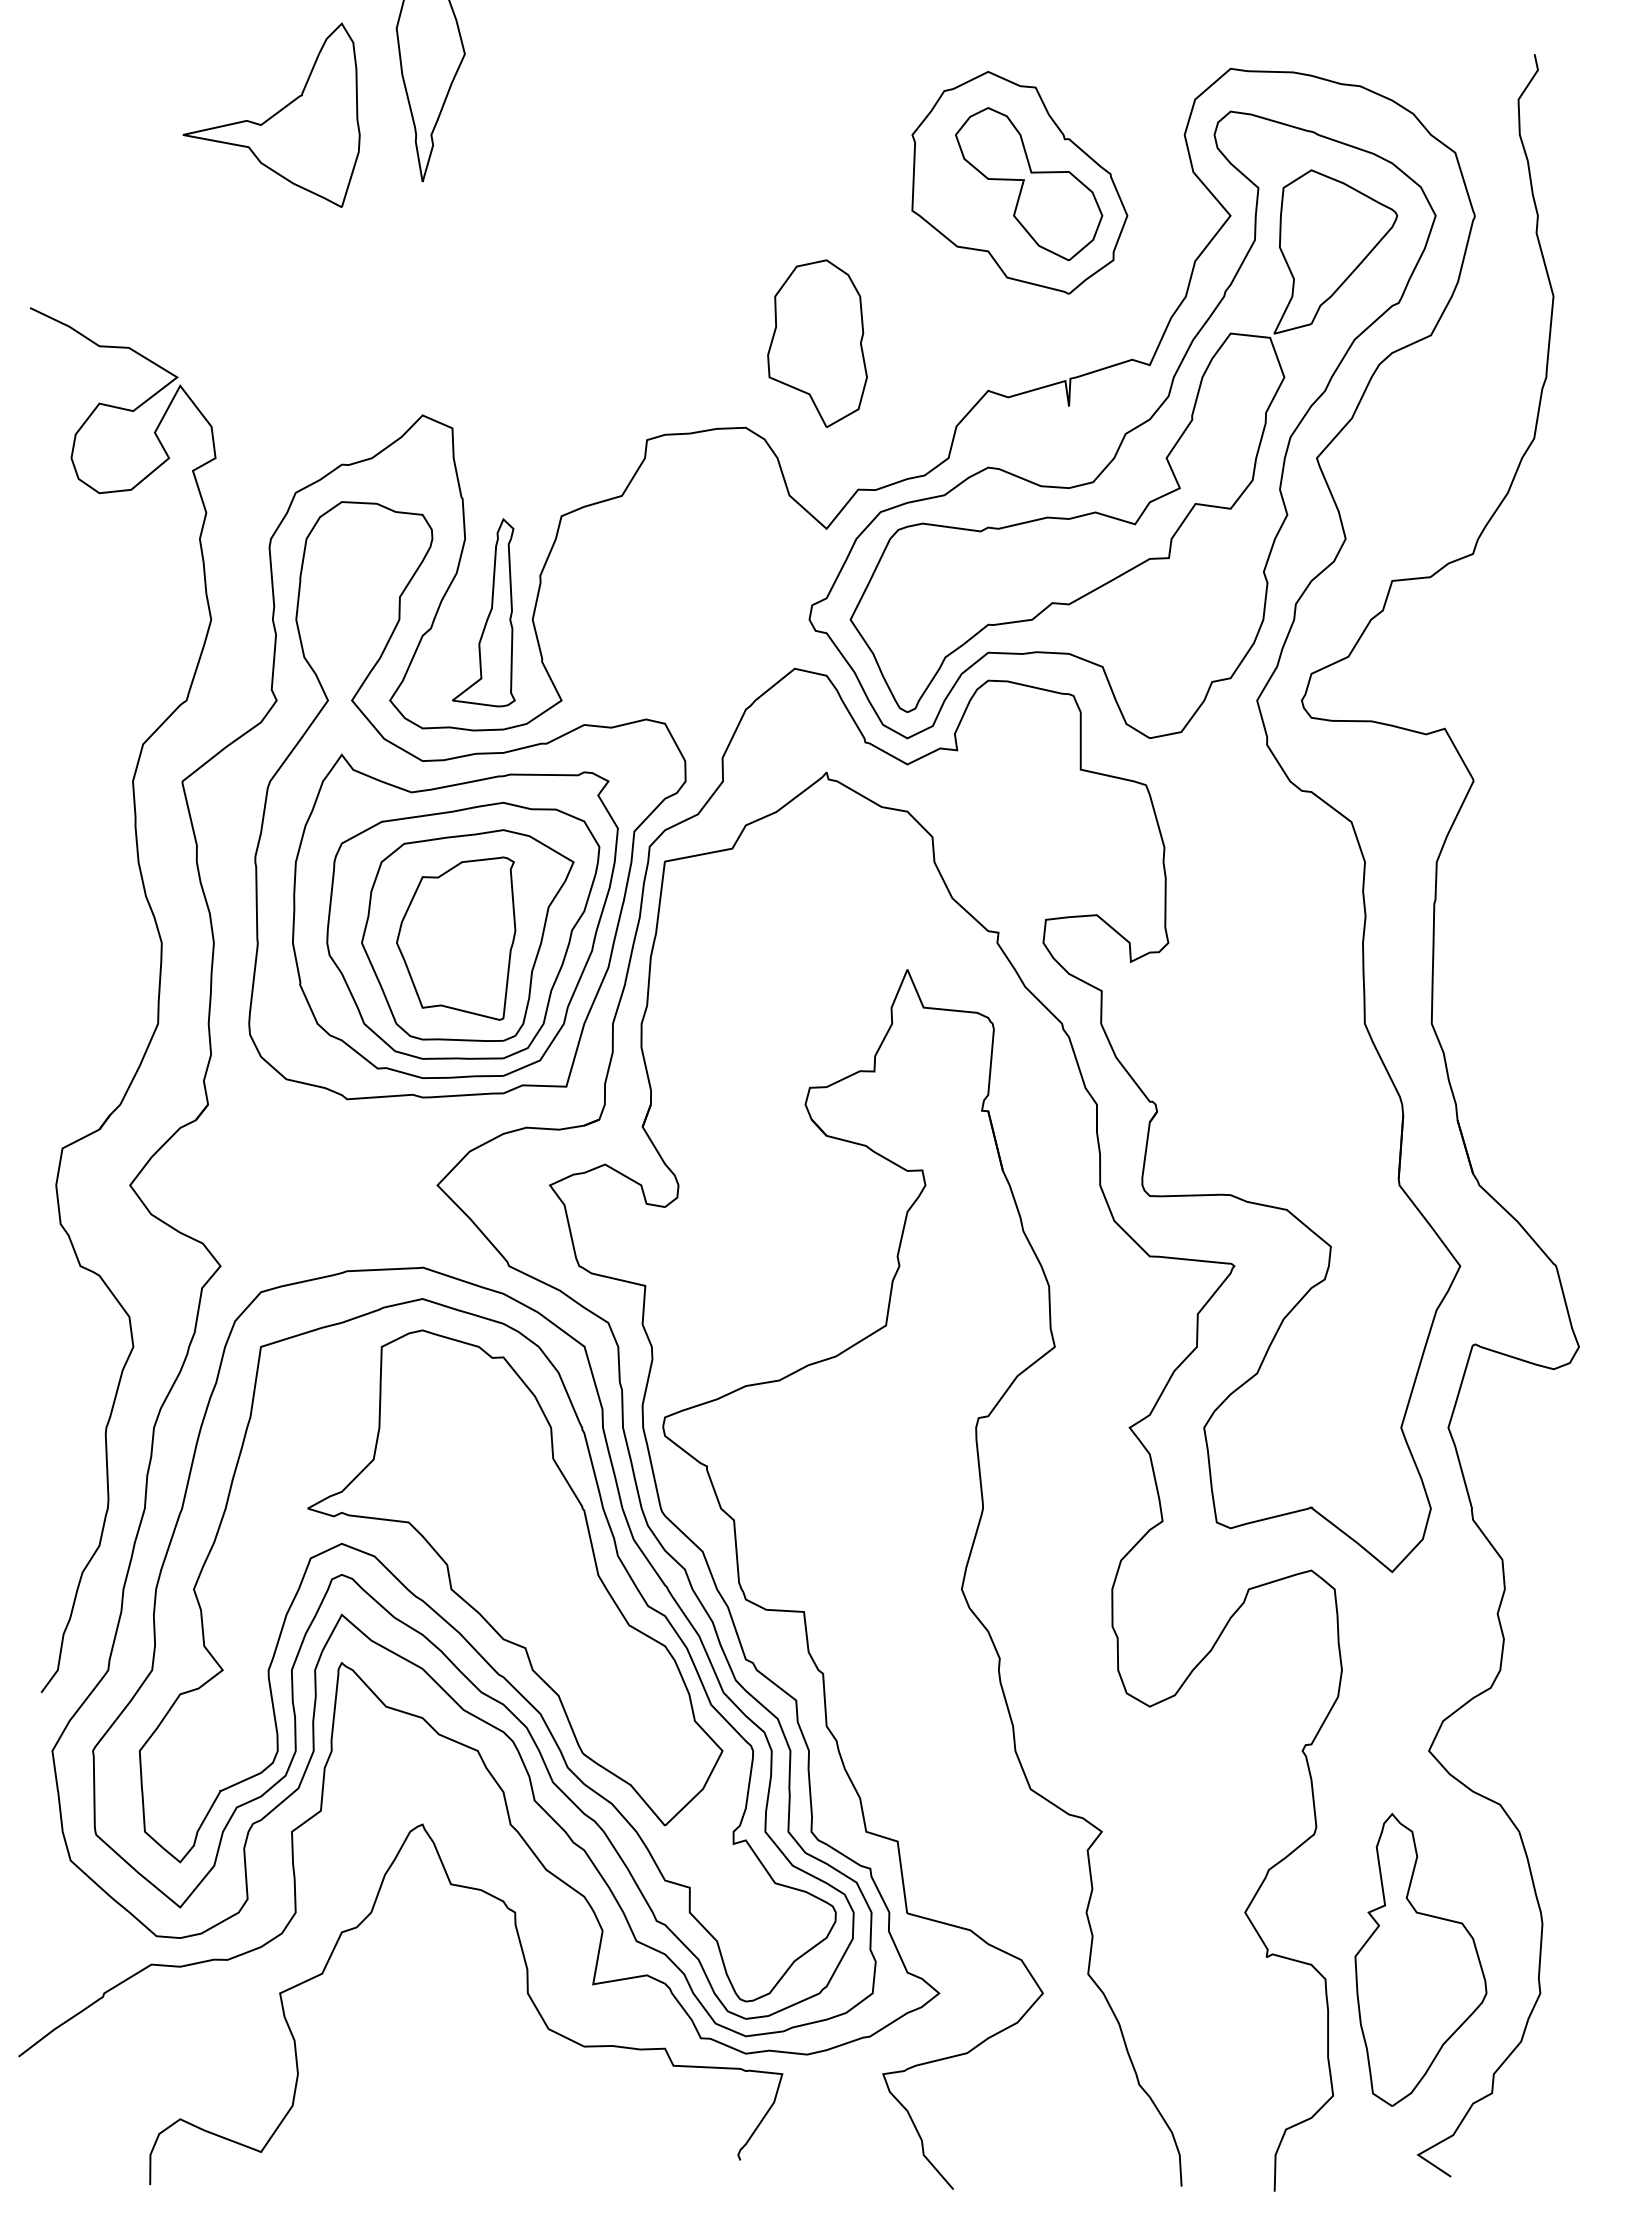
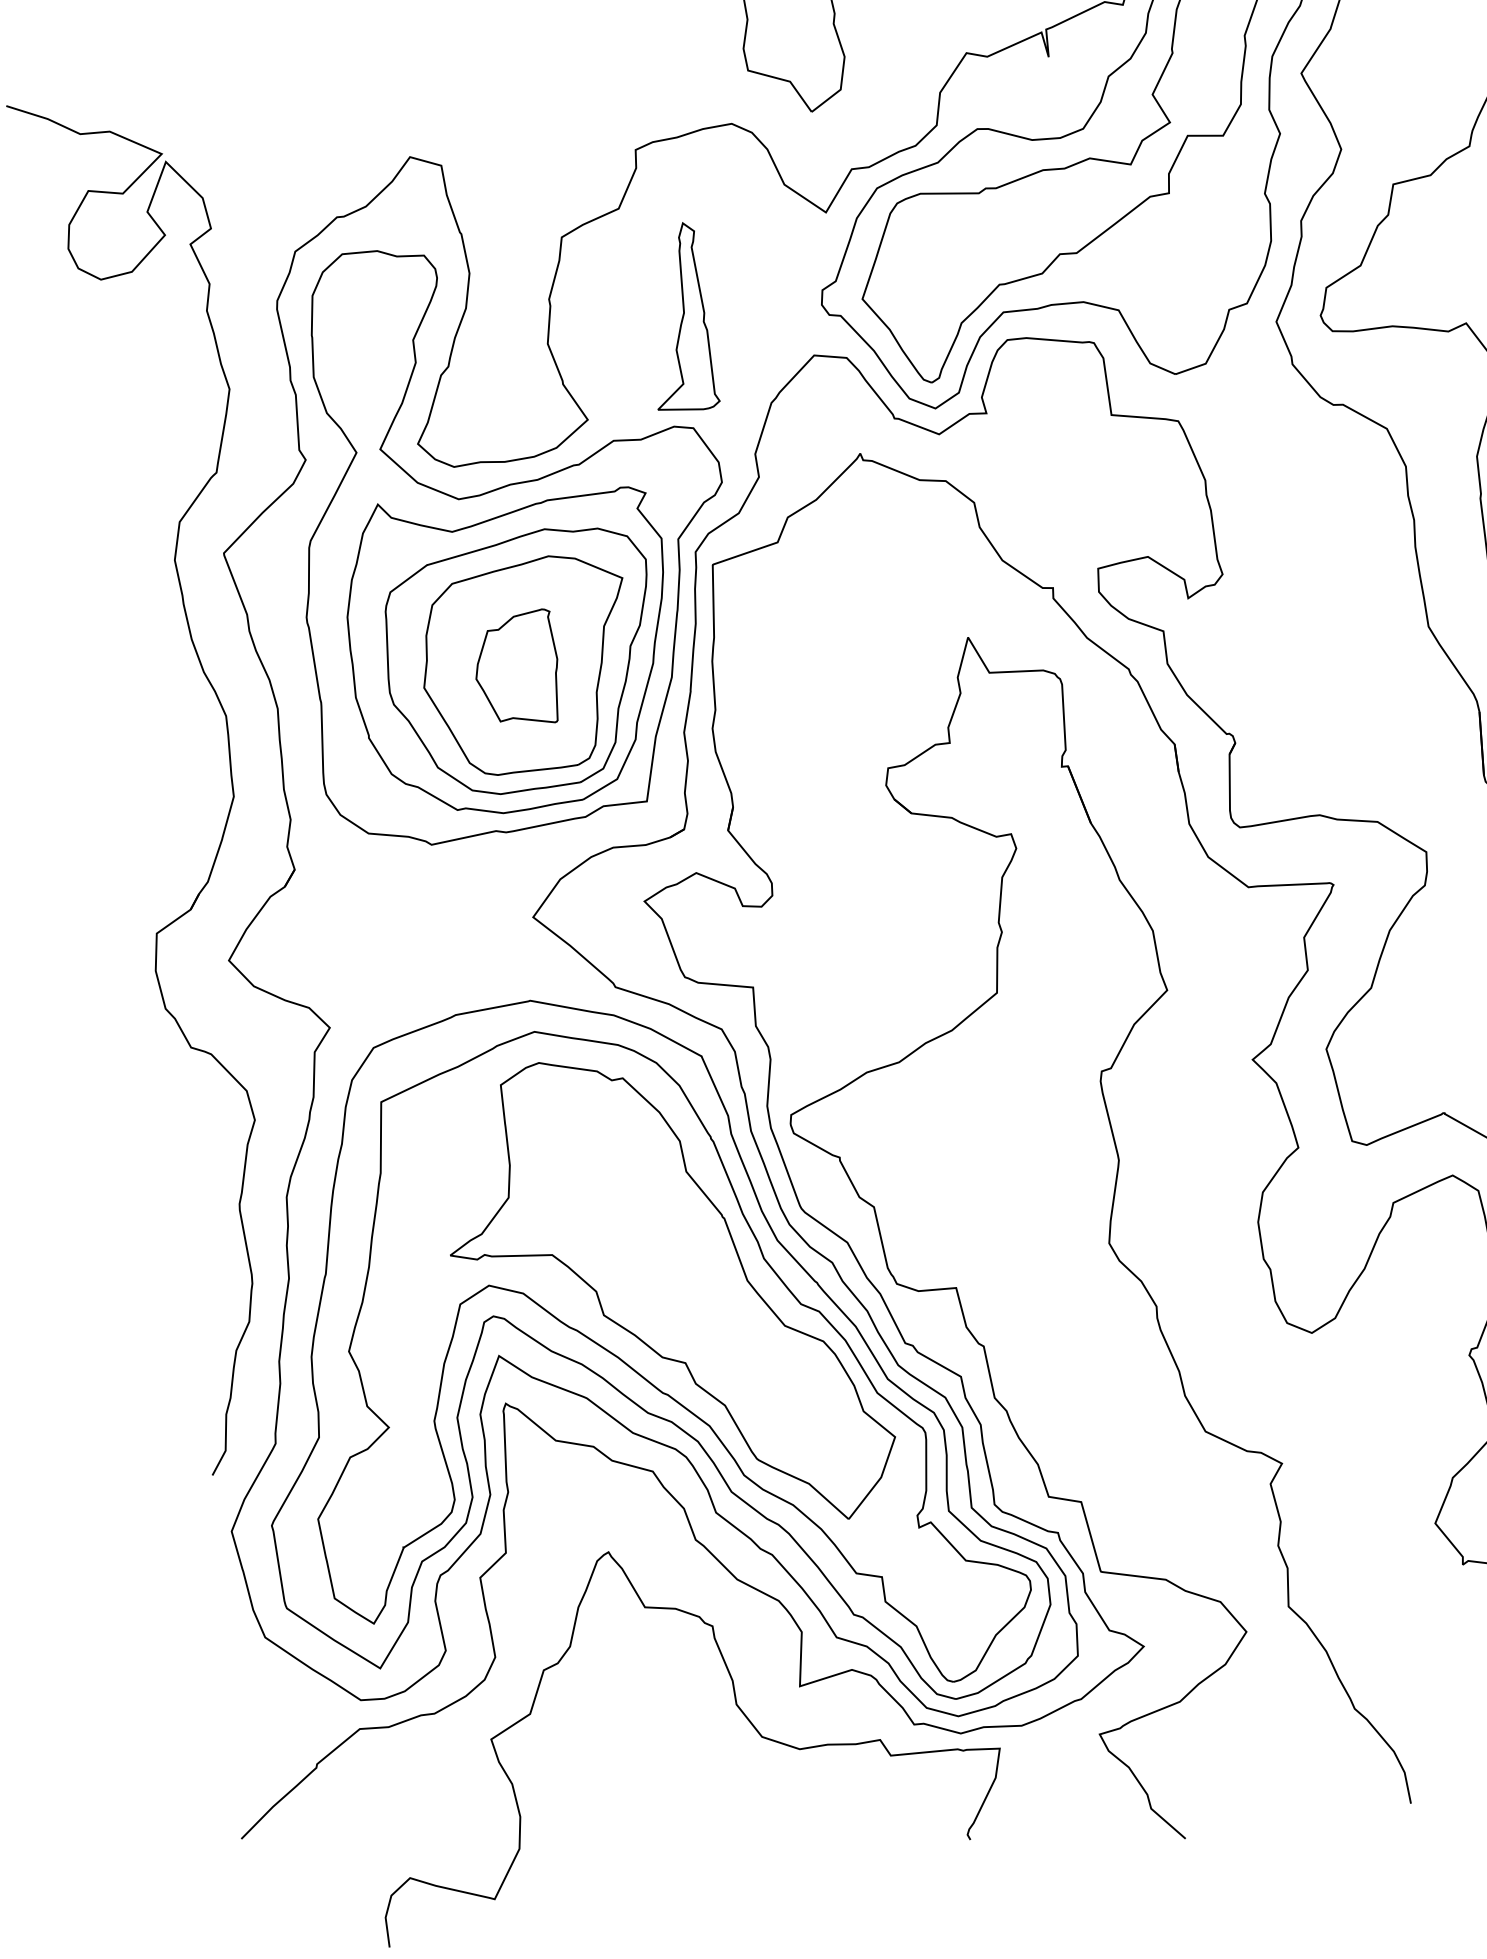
part: (483, 612) -> (676, 318), moved
part: (456, 938) -> (517, 670), size x0.7

